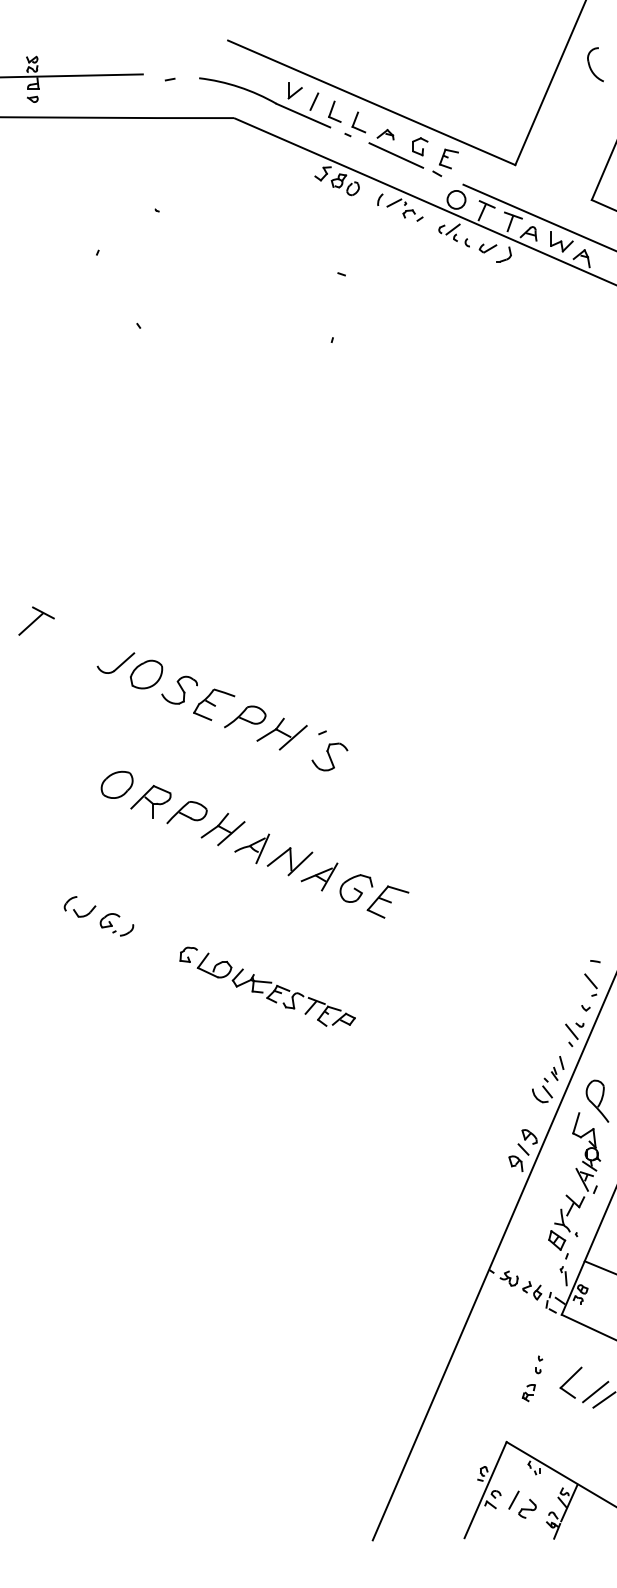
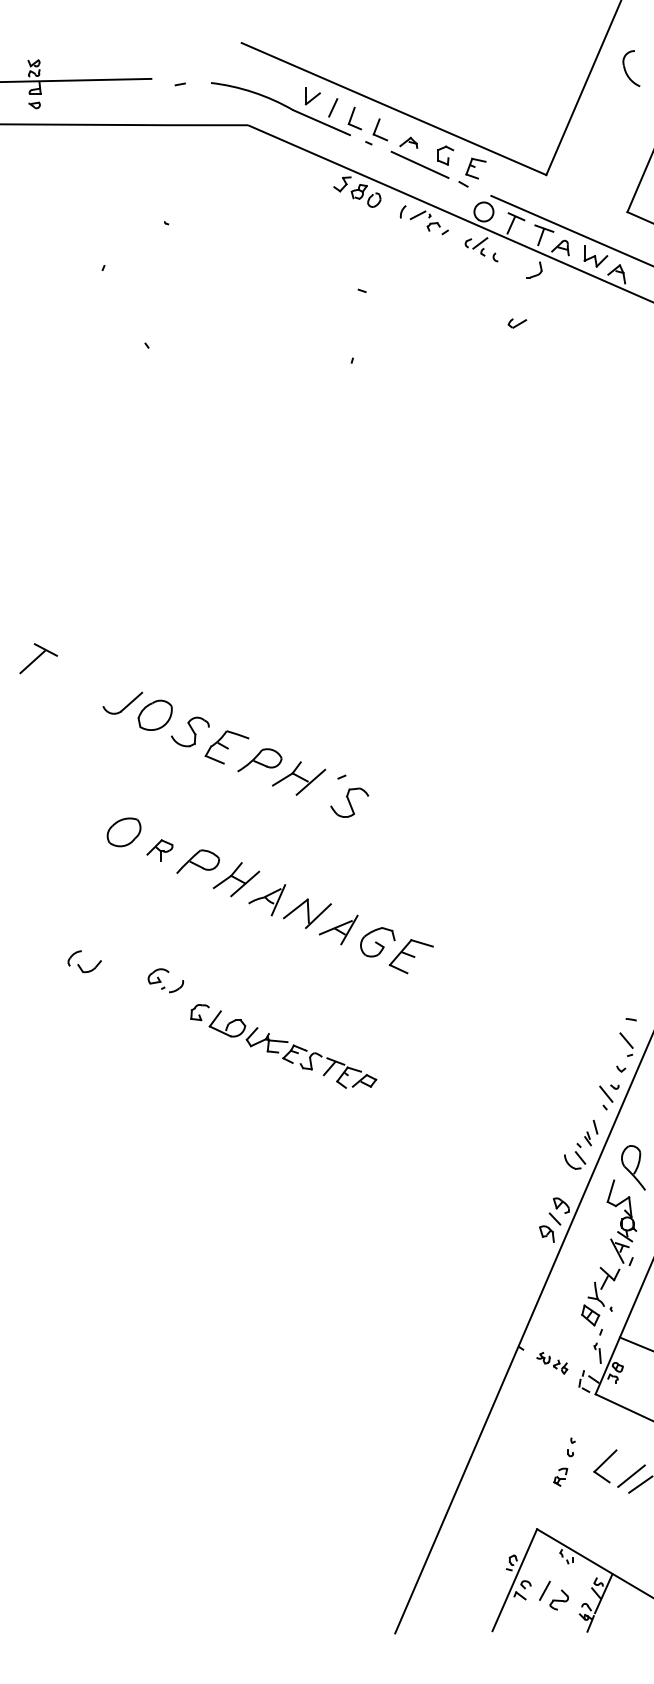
part: (488, 248) -> (517, 323), moved
part: (150, 802) -> (159, 850), size x0.6
part: (116, 924) -> (165, 980), moved
part: (520, 1285) -> (551, 1363), size x0.7

